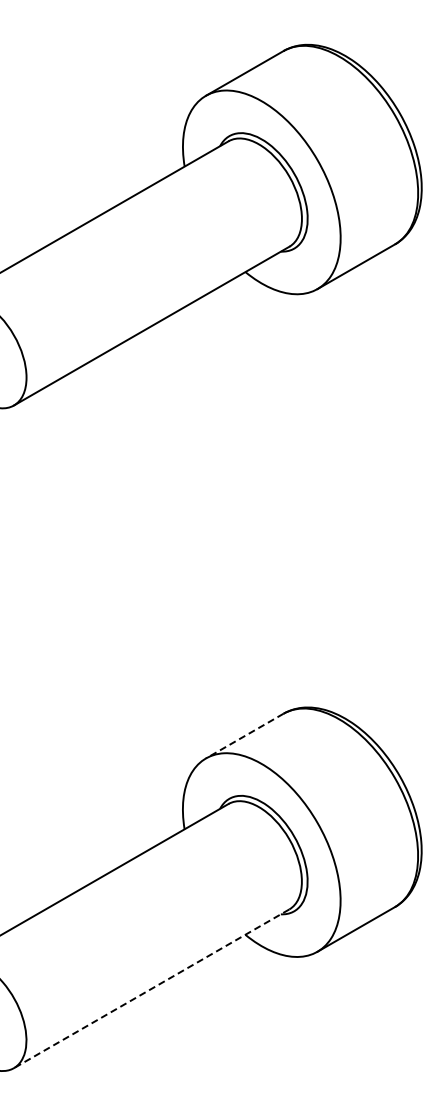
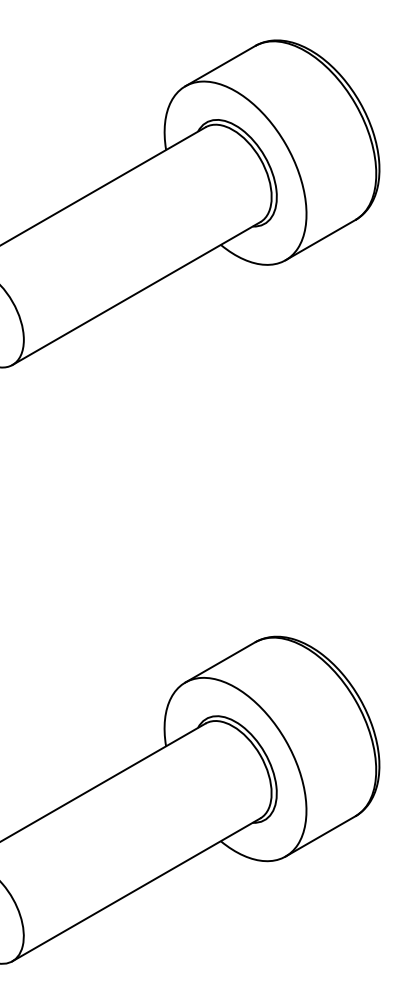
line: (244, 736) -> (219, 662), dashed -> solid
line: (151, 988) -> (136, 889), dashed -> solid

